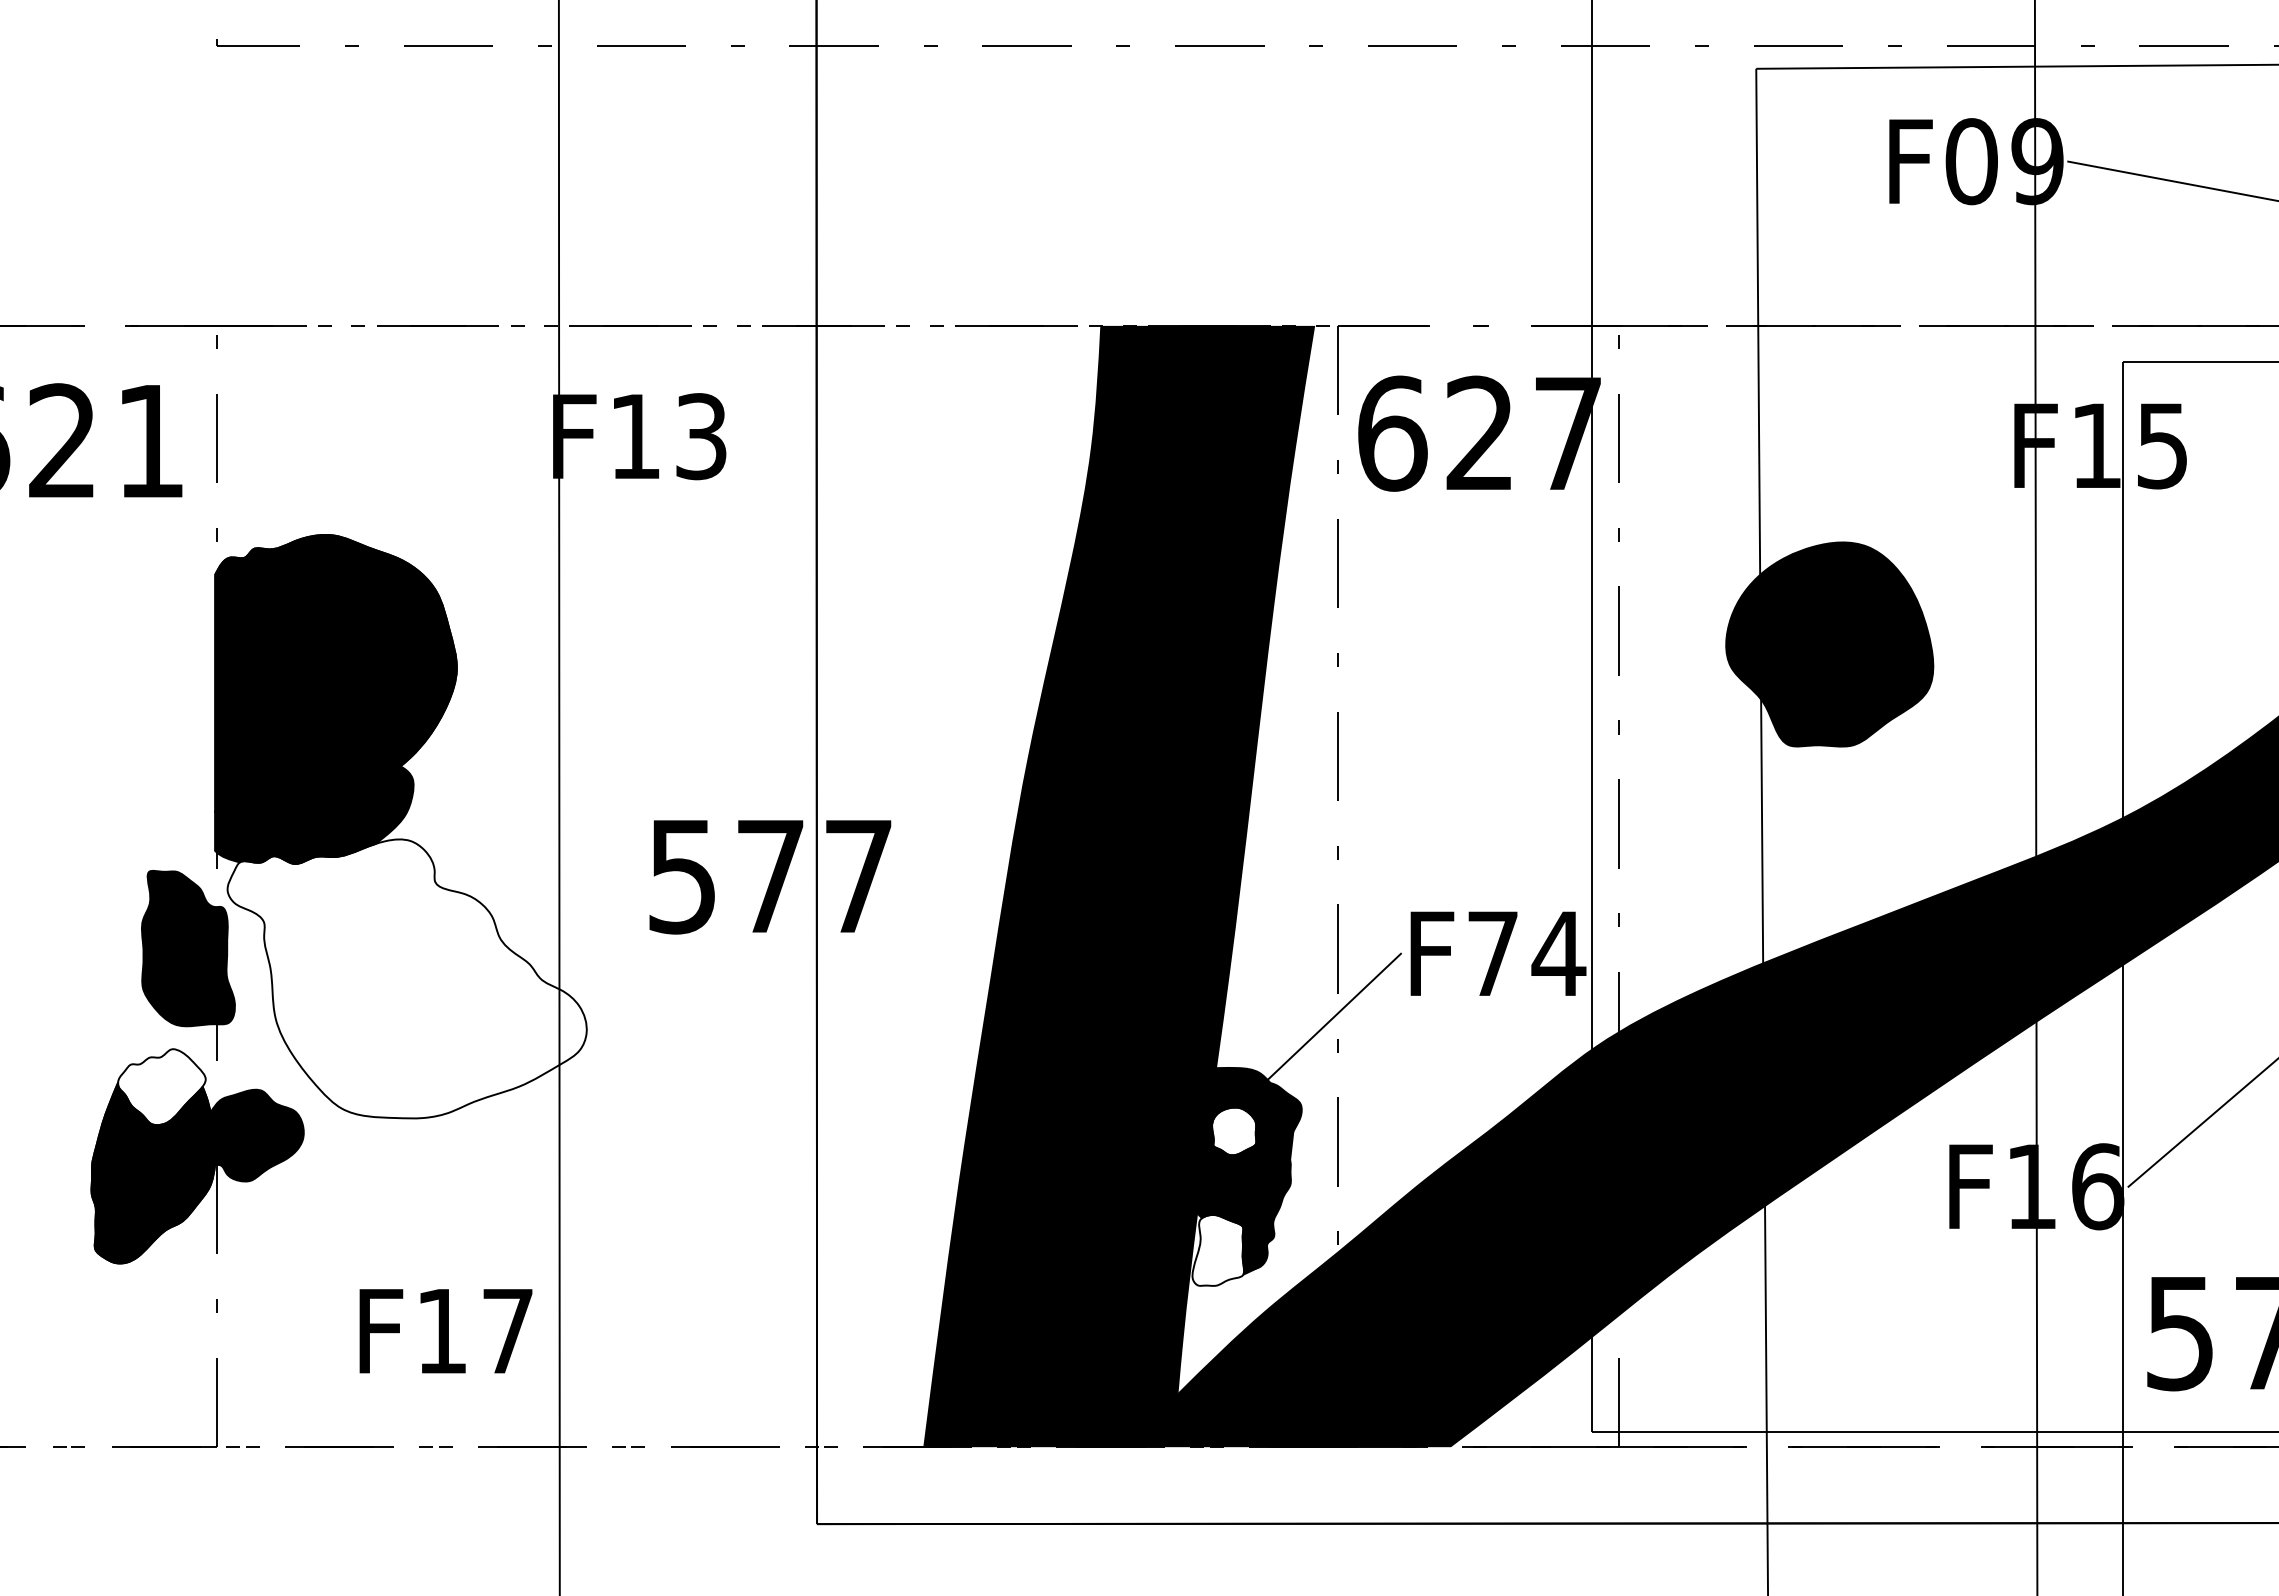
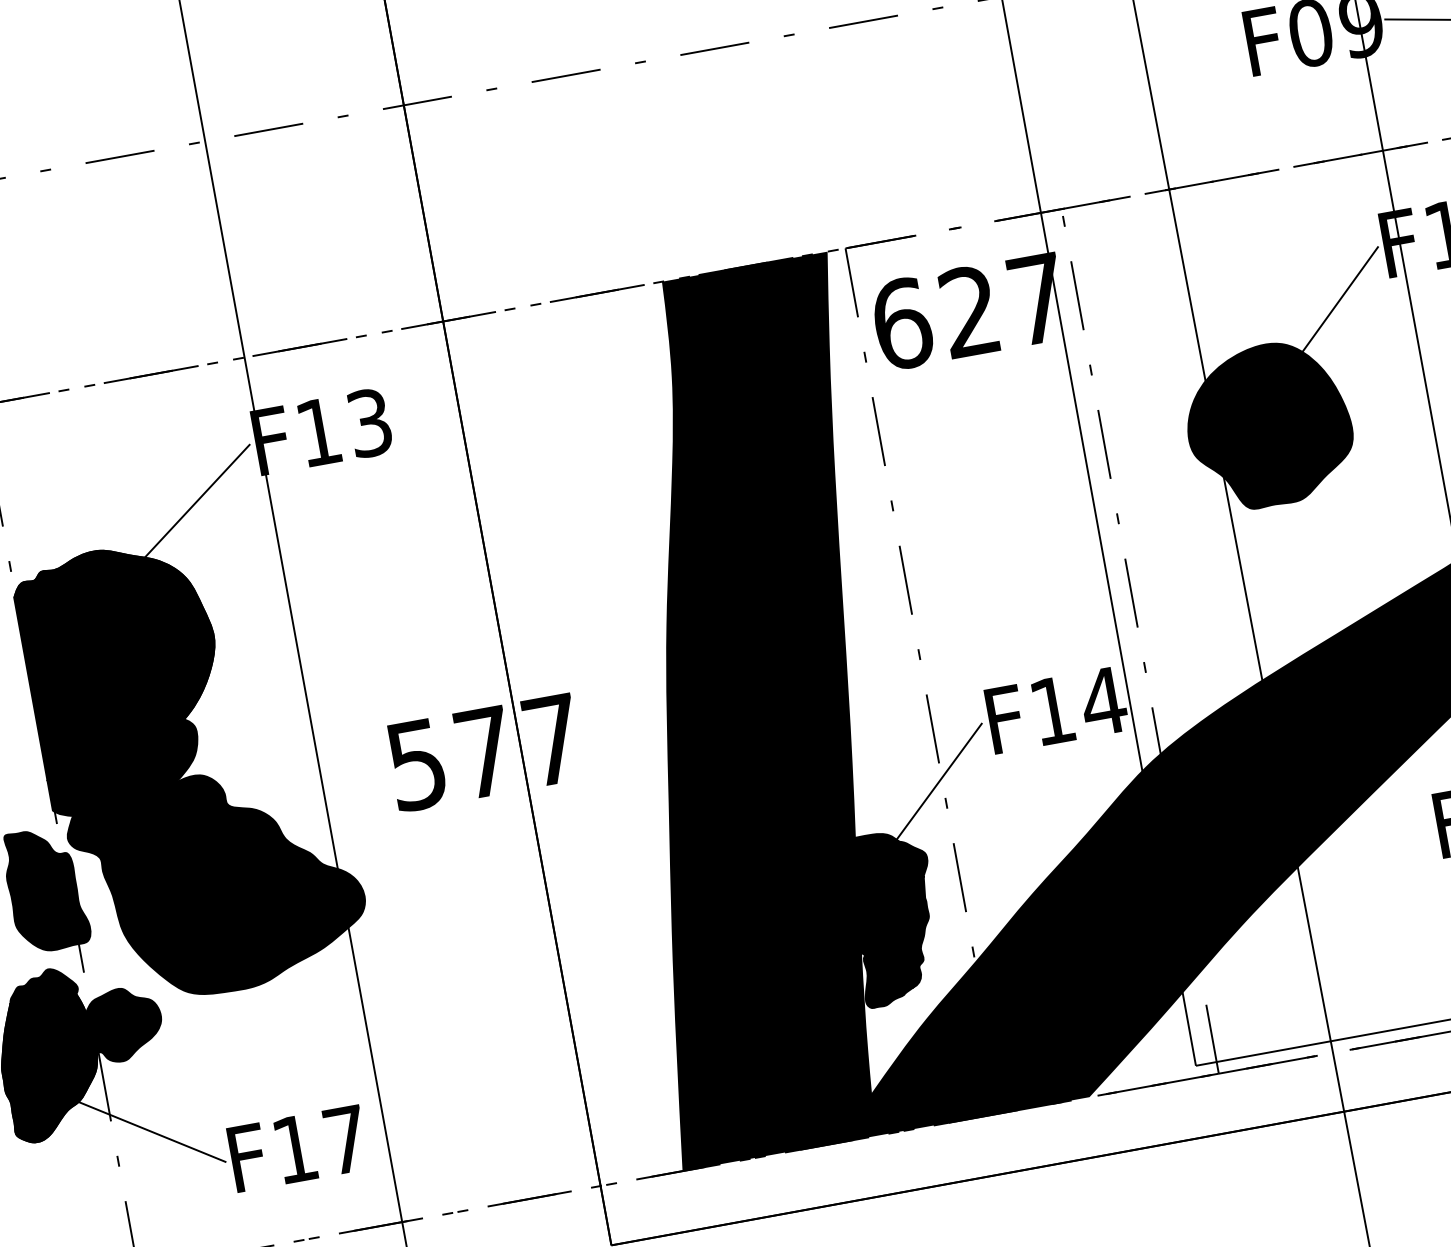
line: (466, 495) -> (196, 501), added
line: (1947, 502) -> (1339, 299), added
text: (1492, 953) -> (1052, 710), F74 -> F14
fill: (406, 978) -> (218, 882), added
fill: (161, 1087) -> (44, 1000), added
fill: (1233, 1131) -> (877, 884), added
fill: (1218, 1249) -> (882, 977), added
line: (265, 1276) -> (151, 1131), added

